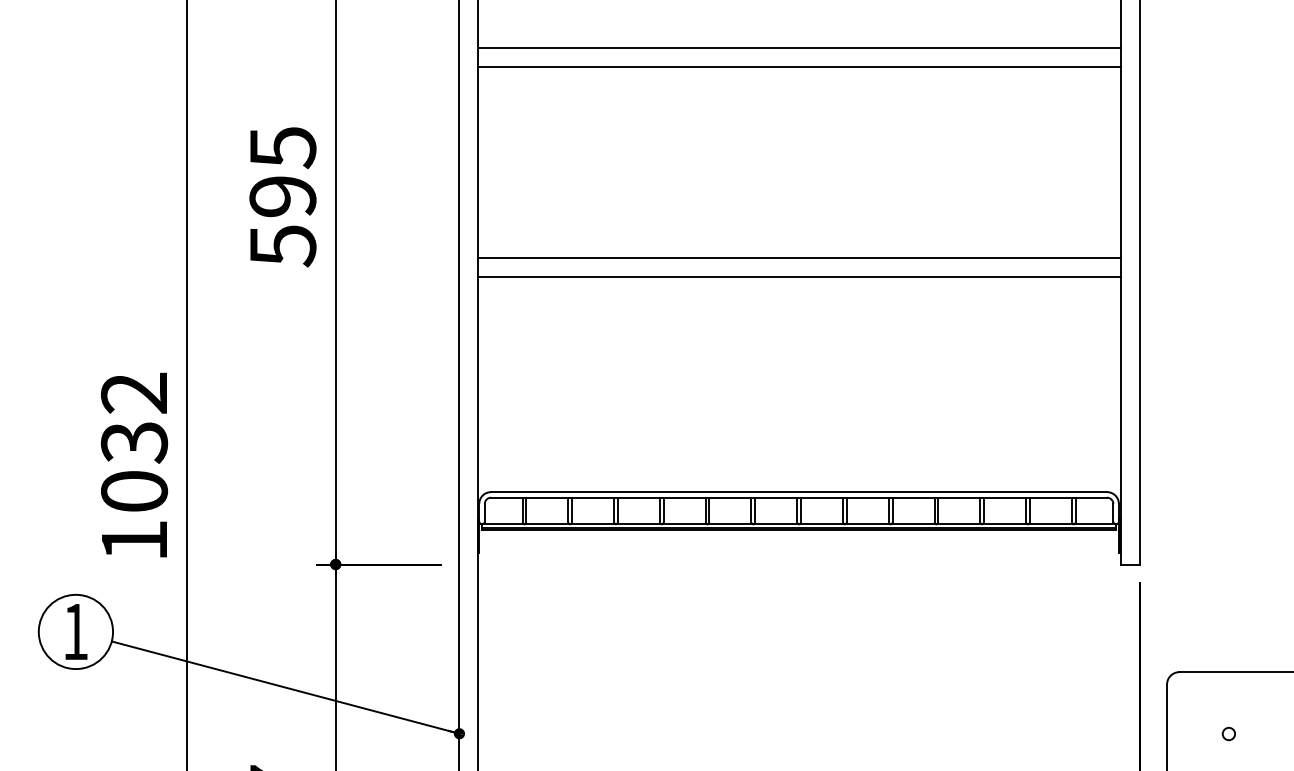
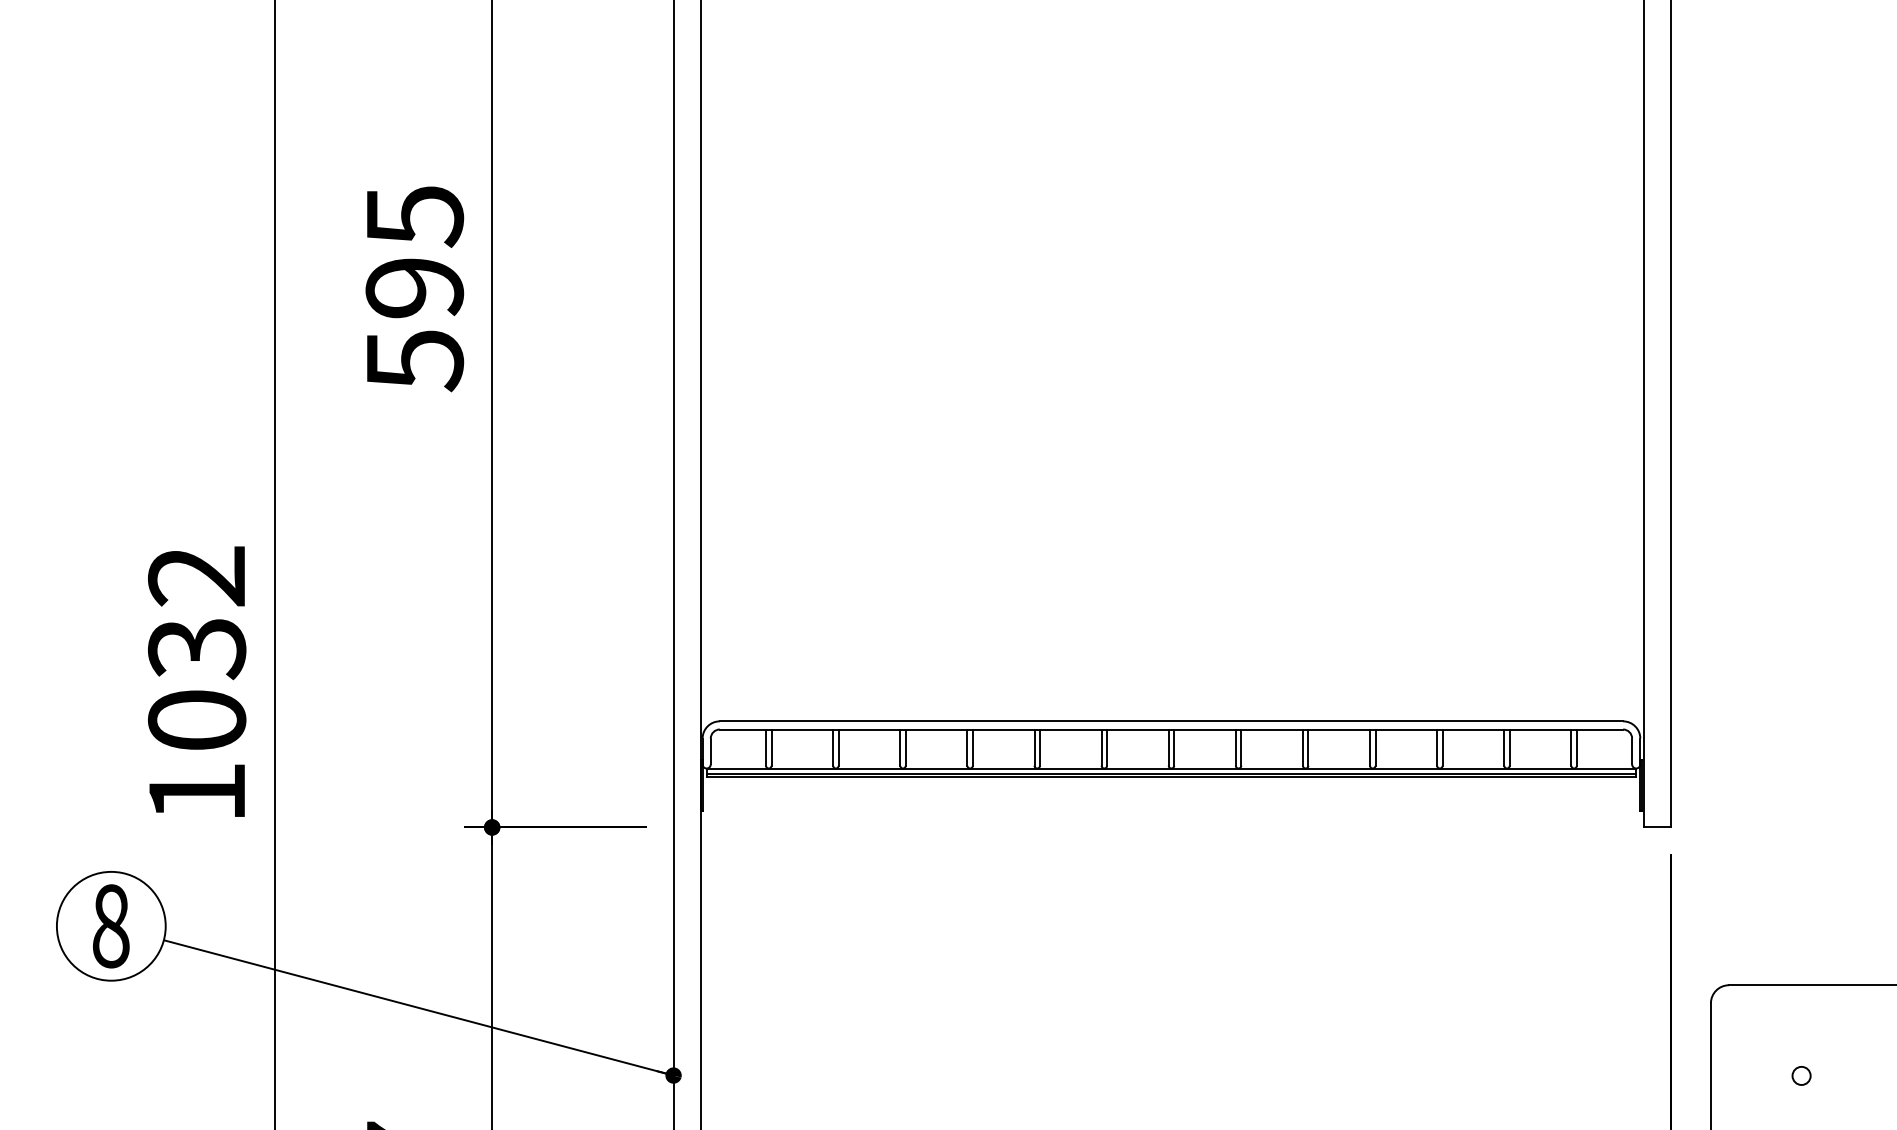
line: (799, 47) -> (1172, 69), removed
line: (799, 66) -> (1172, 97), removed
line: (799, 258) -> (1172, 378), removed
line: (799, 276) -> (1172, 405), removed
text: (75, 631) -> (110, 925), 1 -> 8

